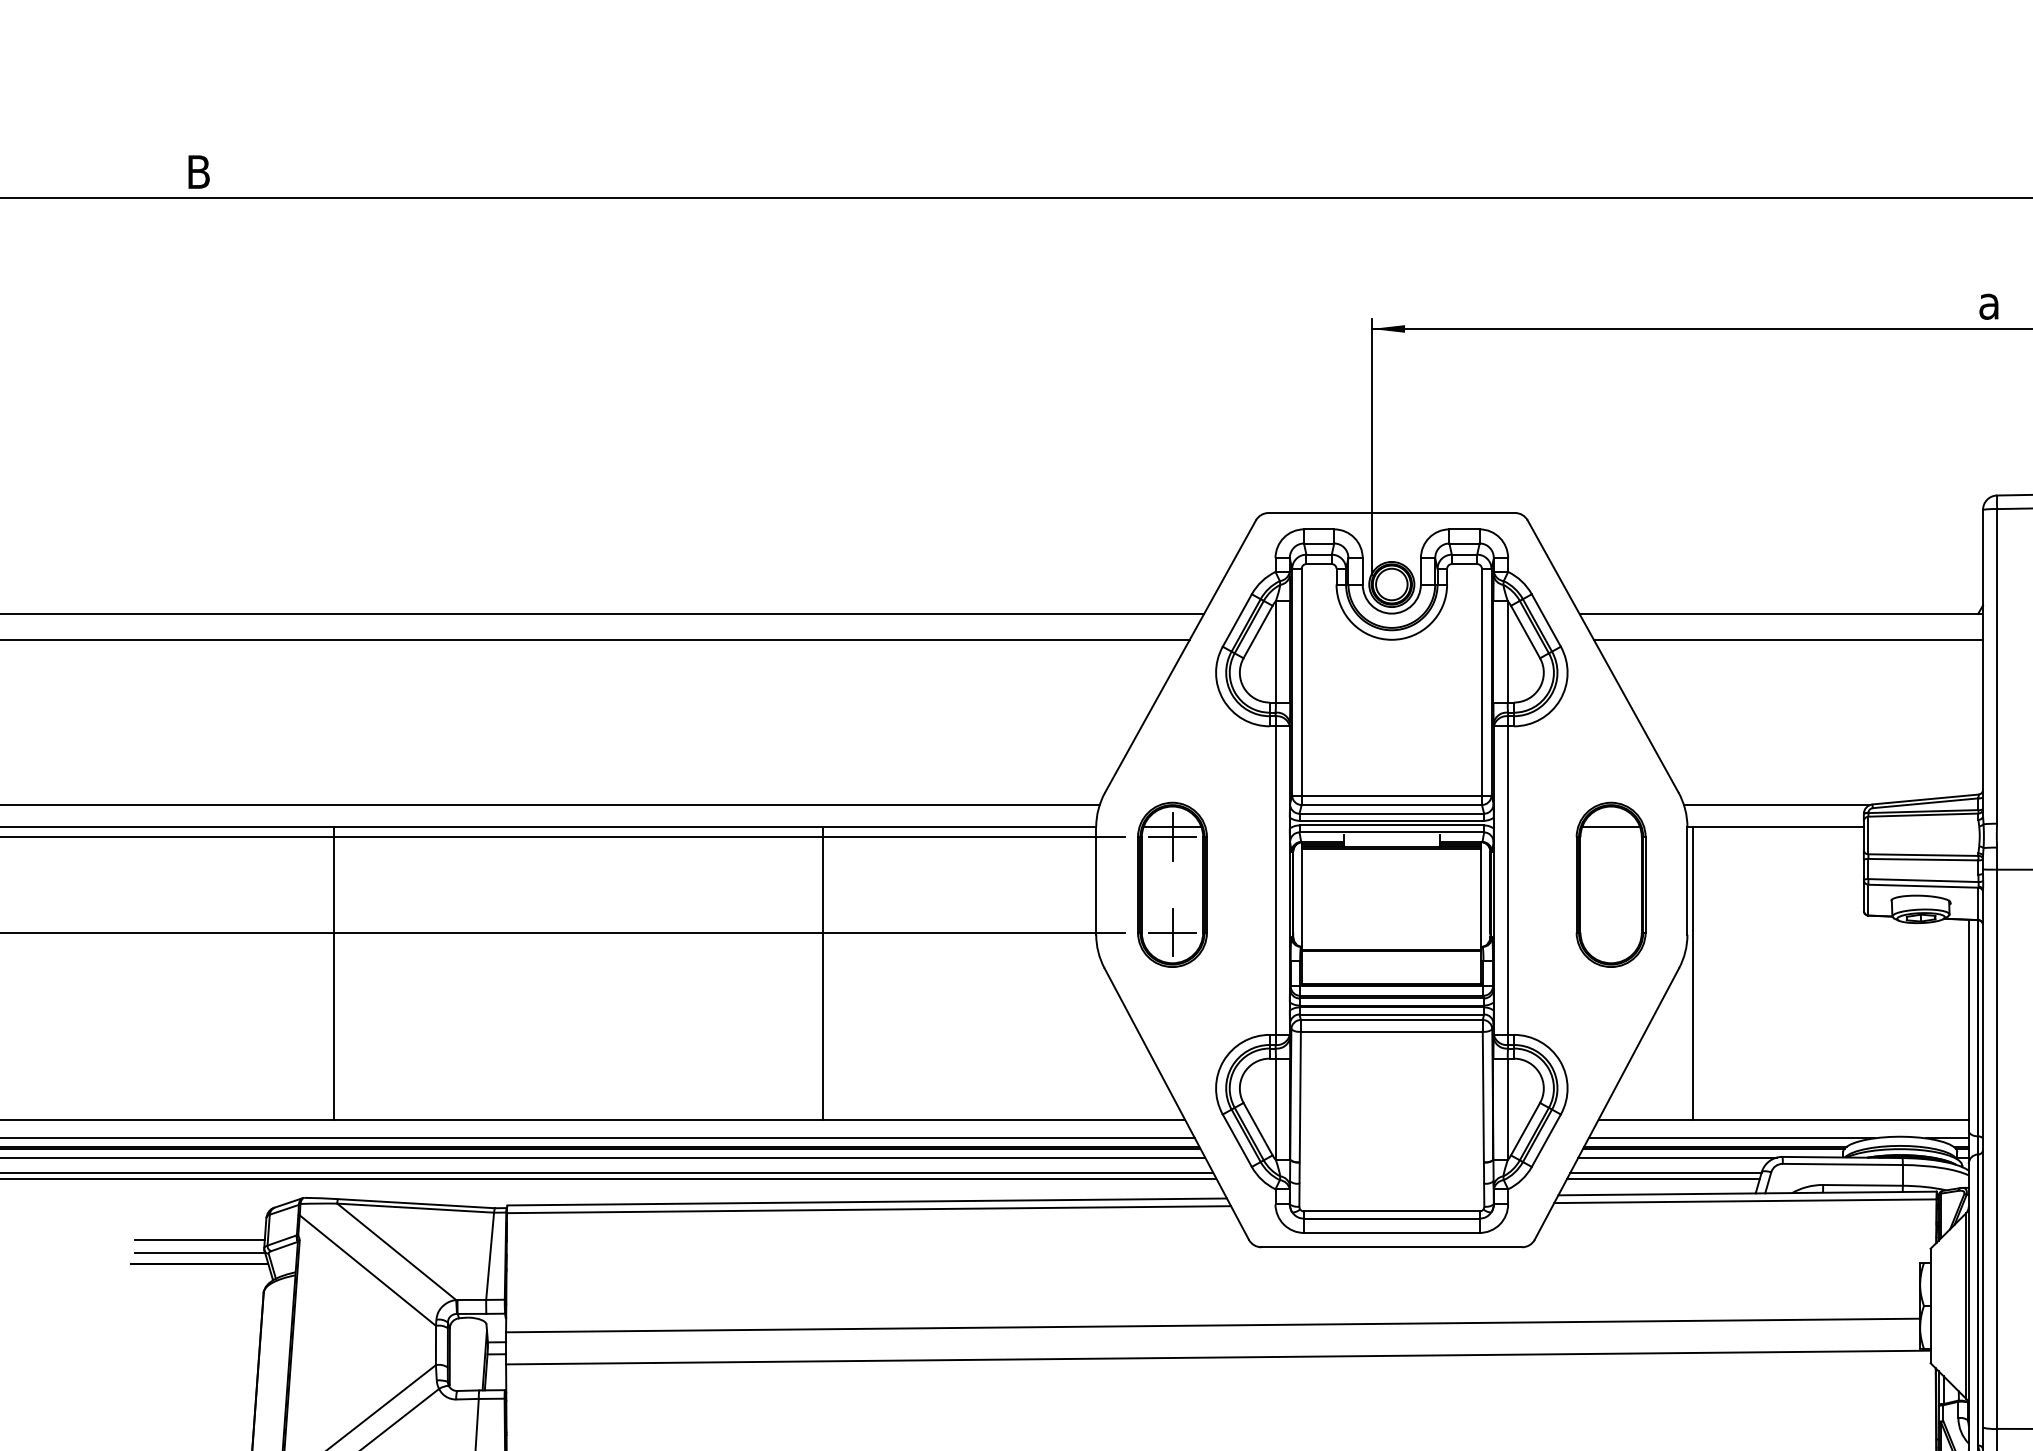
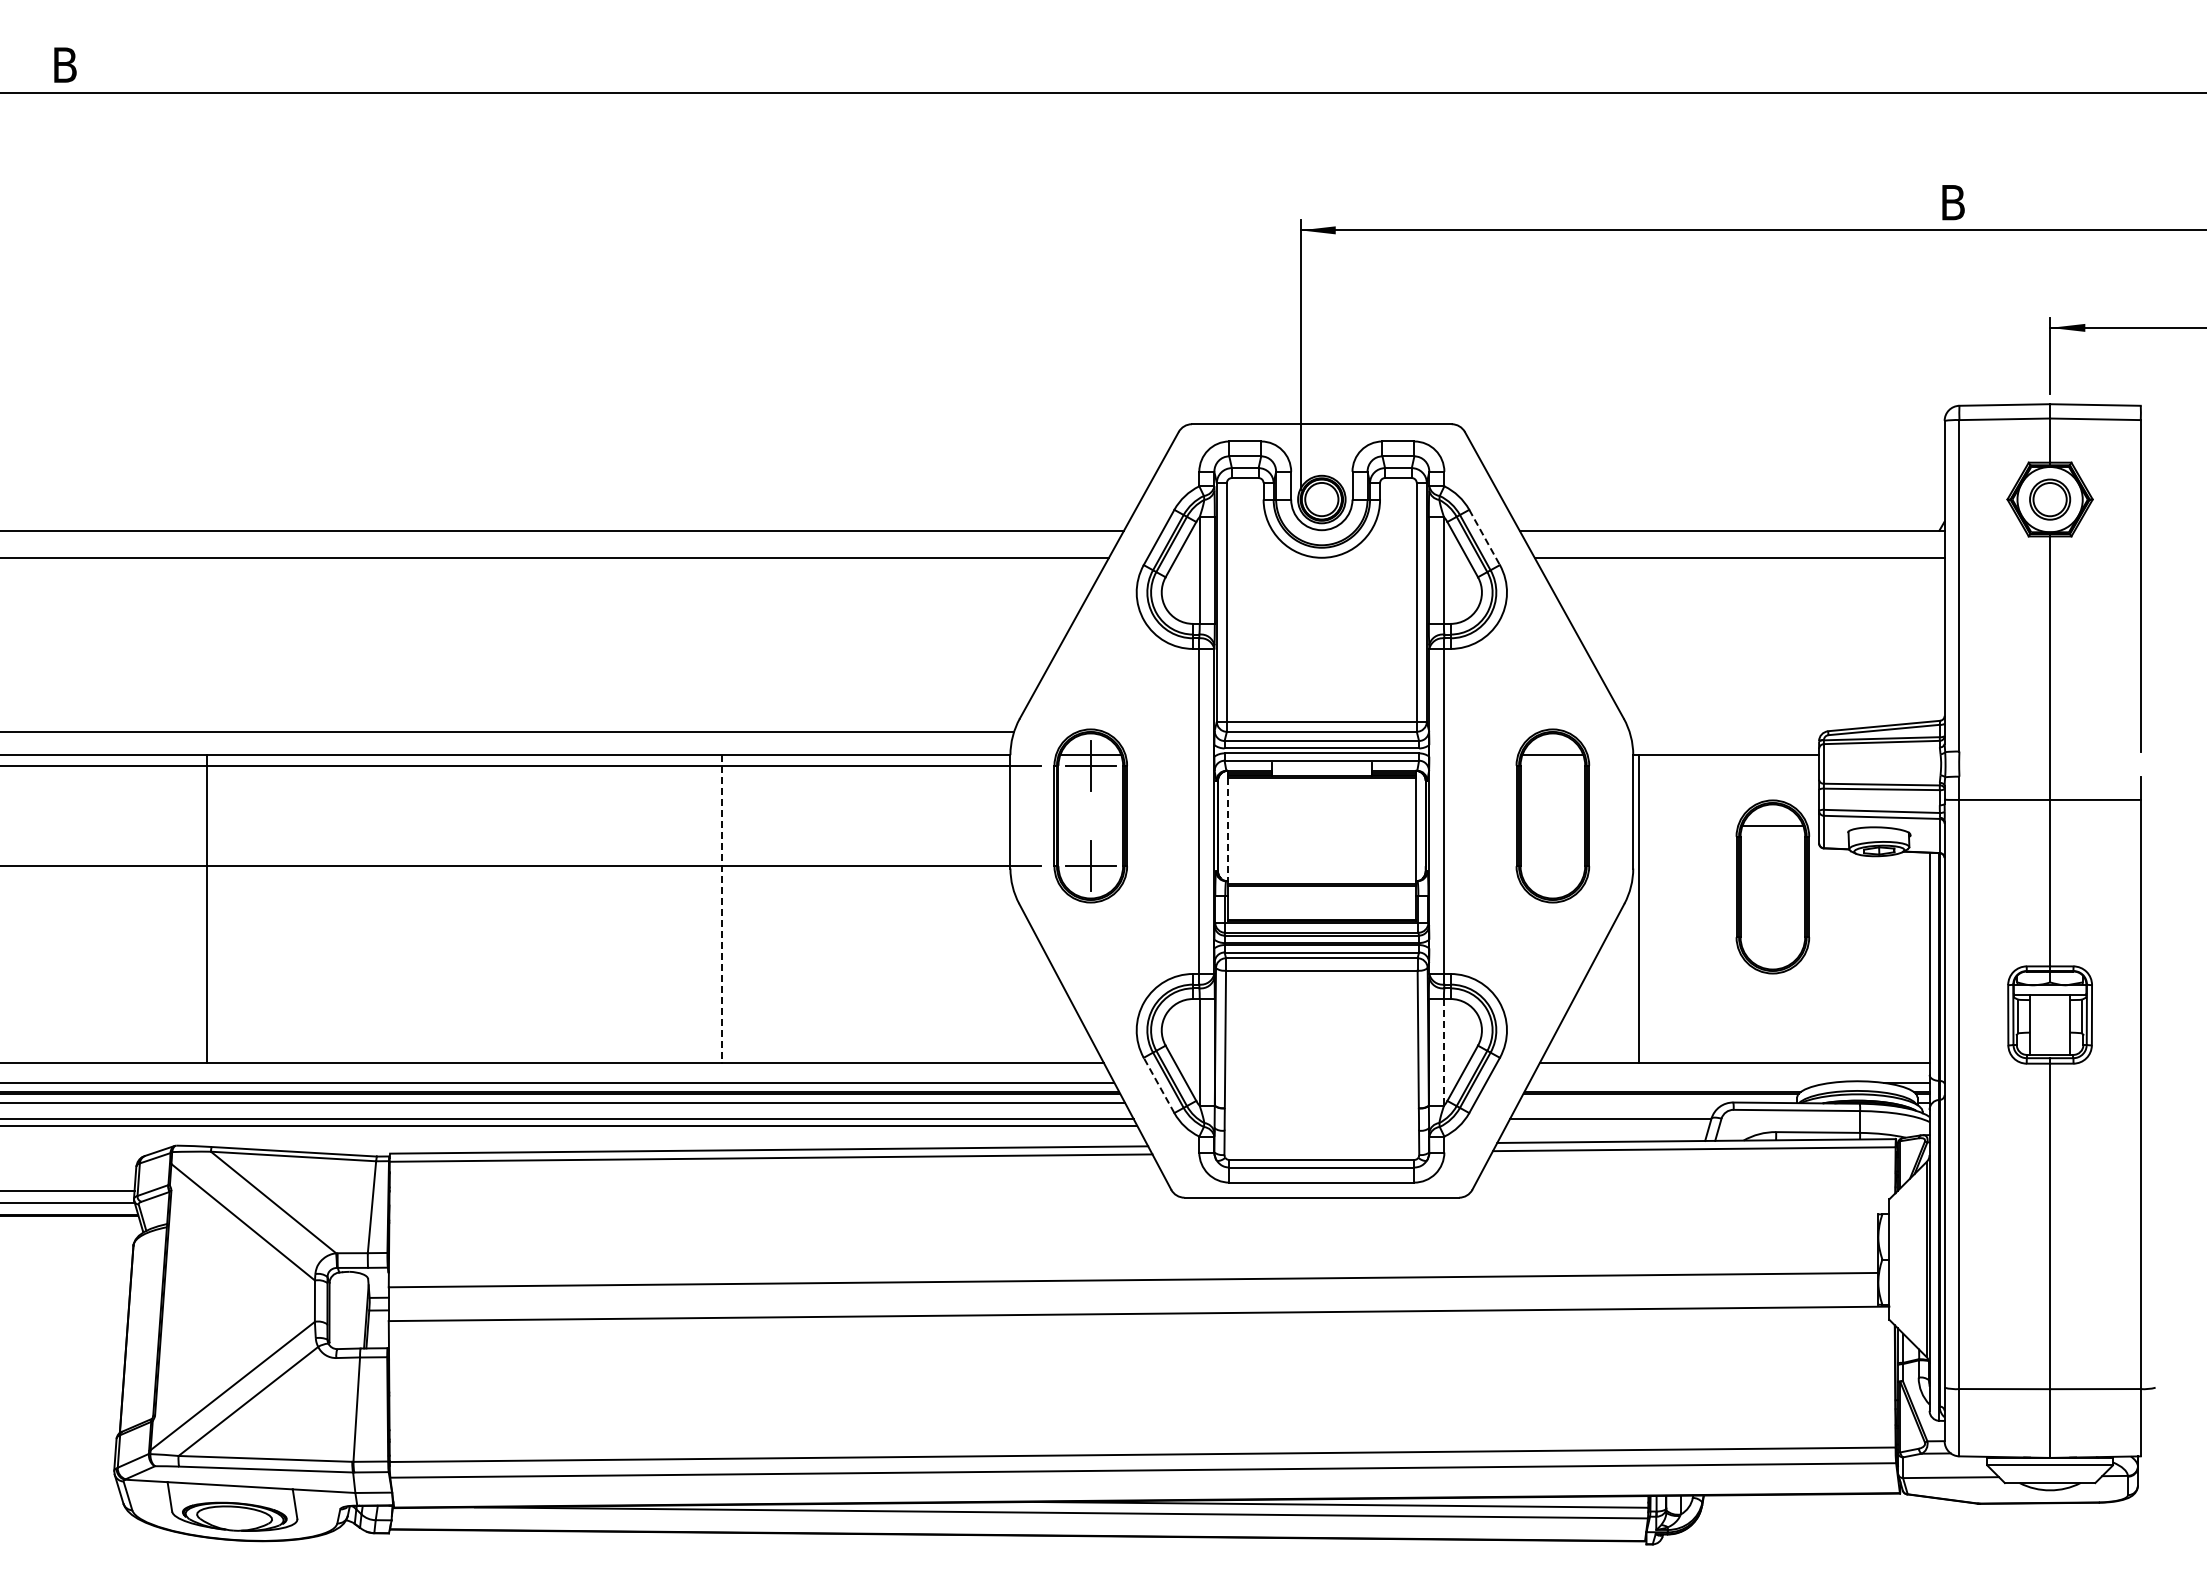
text: (1990, 302) -> (1952, 202), a -> B
line: (1546, 620) -> (1484, 537), solid -> dashed
line: (1775, 805) -> (1726, 732), removed
line: (1302, 899) -> (1227, 831), solid -> dashed
part: (1819, 951) -> (1772, 886), added
line: (822, 973) -> (722, 909), solid -> dashed
line: (1507, 1109) -> (1443, 1052), solid -> dashed
line: (1731, 1137) -> (1679, 1082), removed
line: (1237, 1140) -> (1159, 1085), solid -> dashed
line: (1677, 1157) -> (1622, 1103), removed
line: (1663, 1178) -> (1607, 1125), removed

